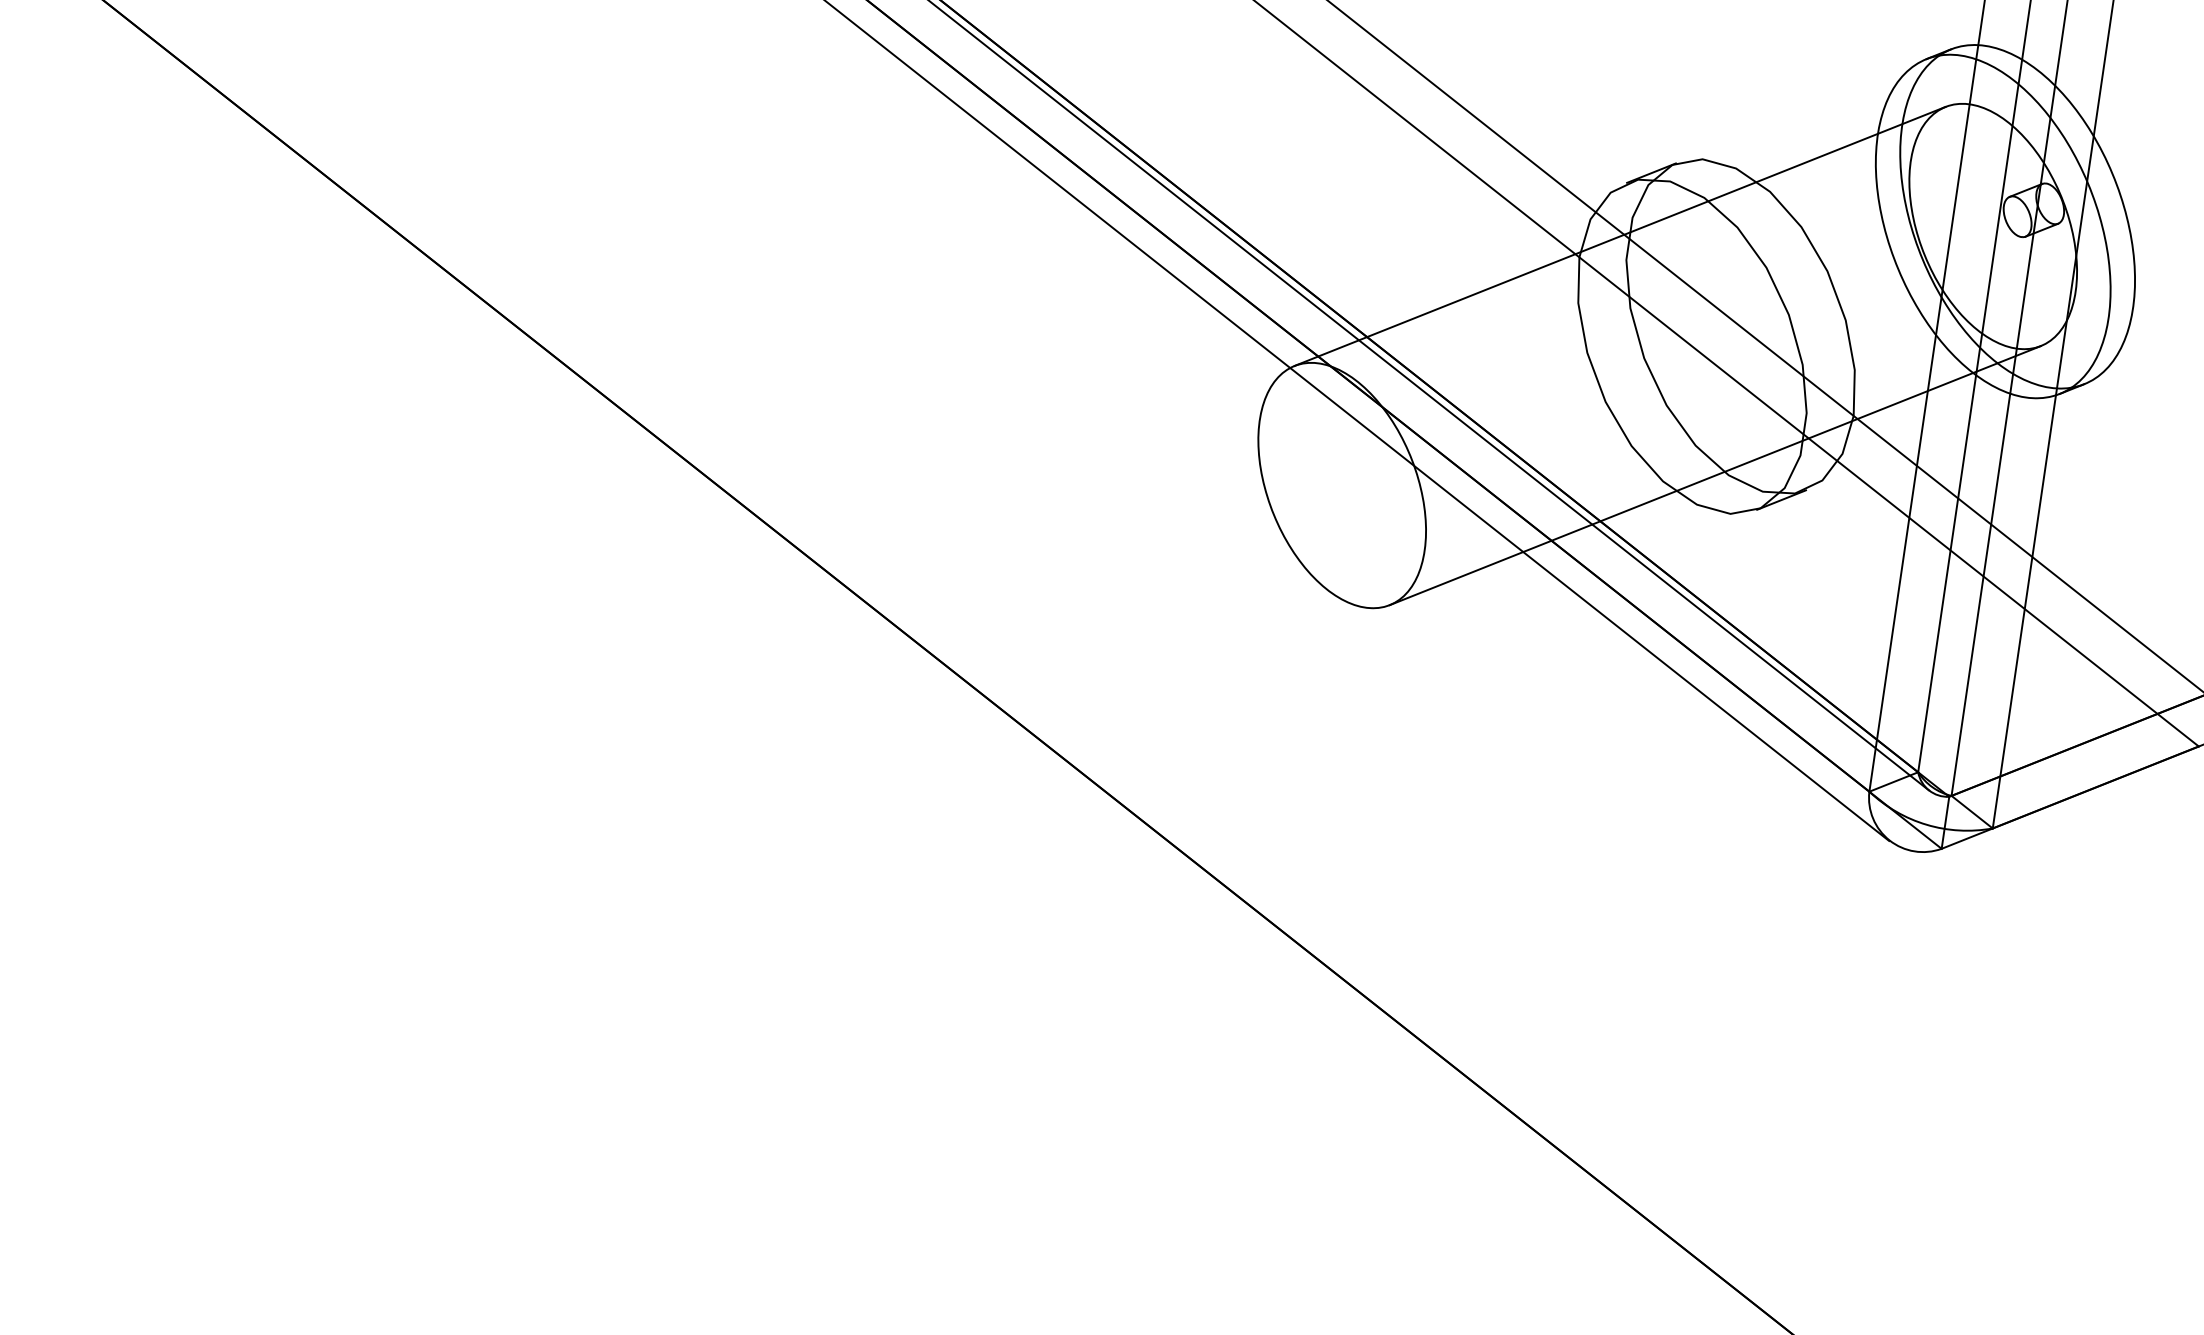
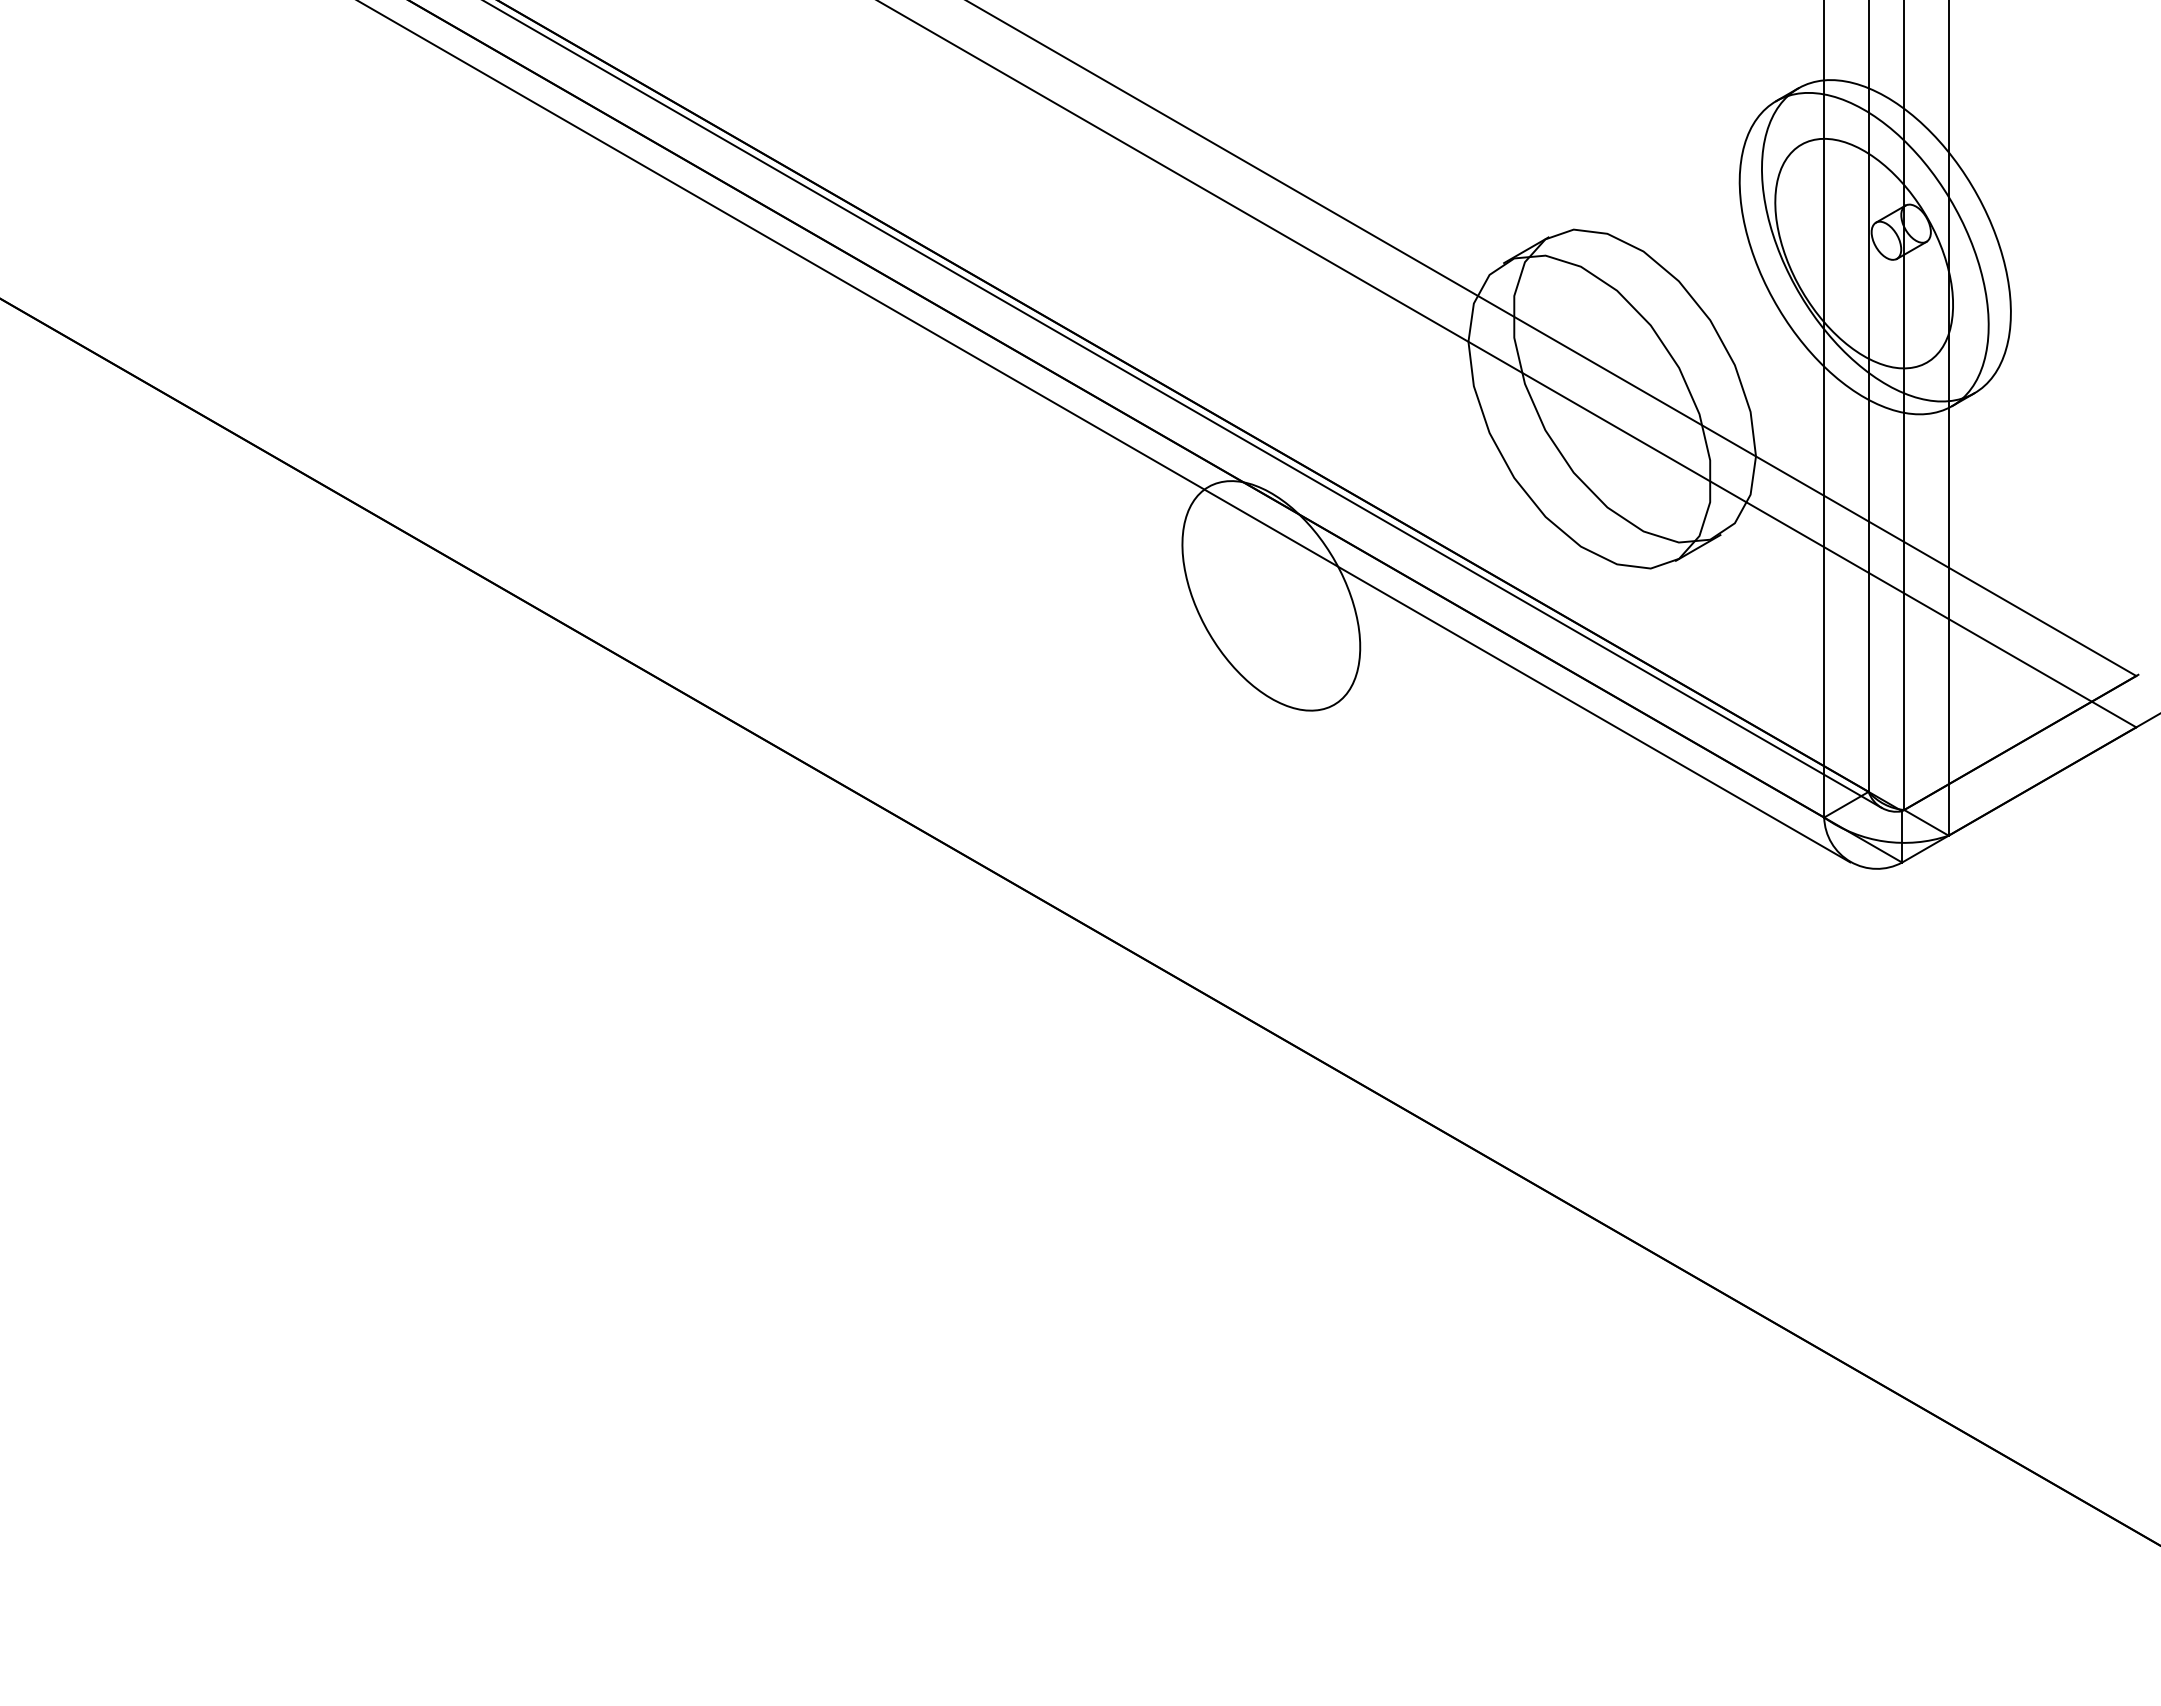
line: (1619, 236) -> (1504, 315), removed
line: (1715, 475) -> (1630, 533), removed

